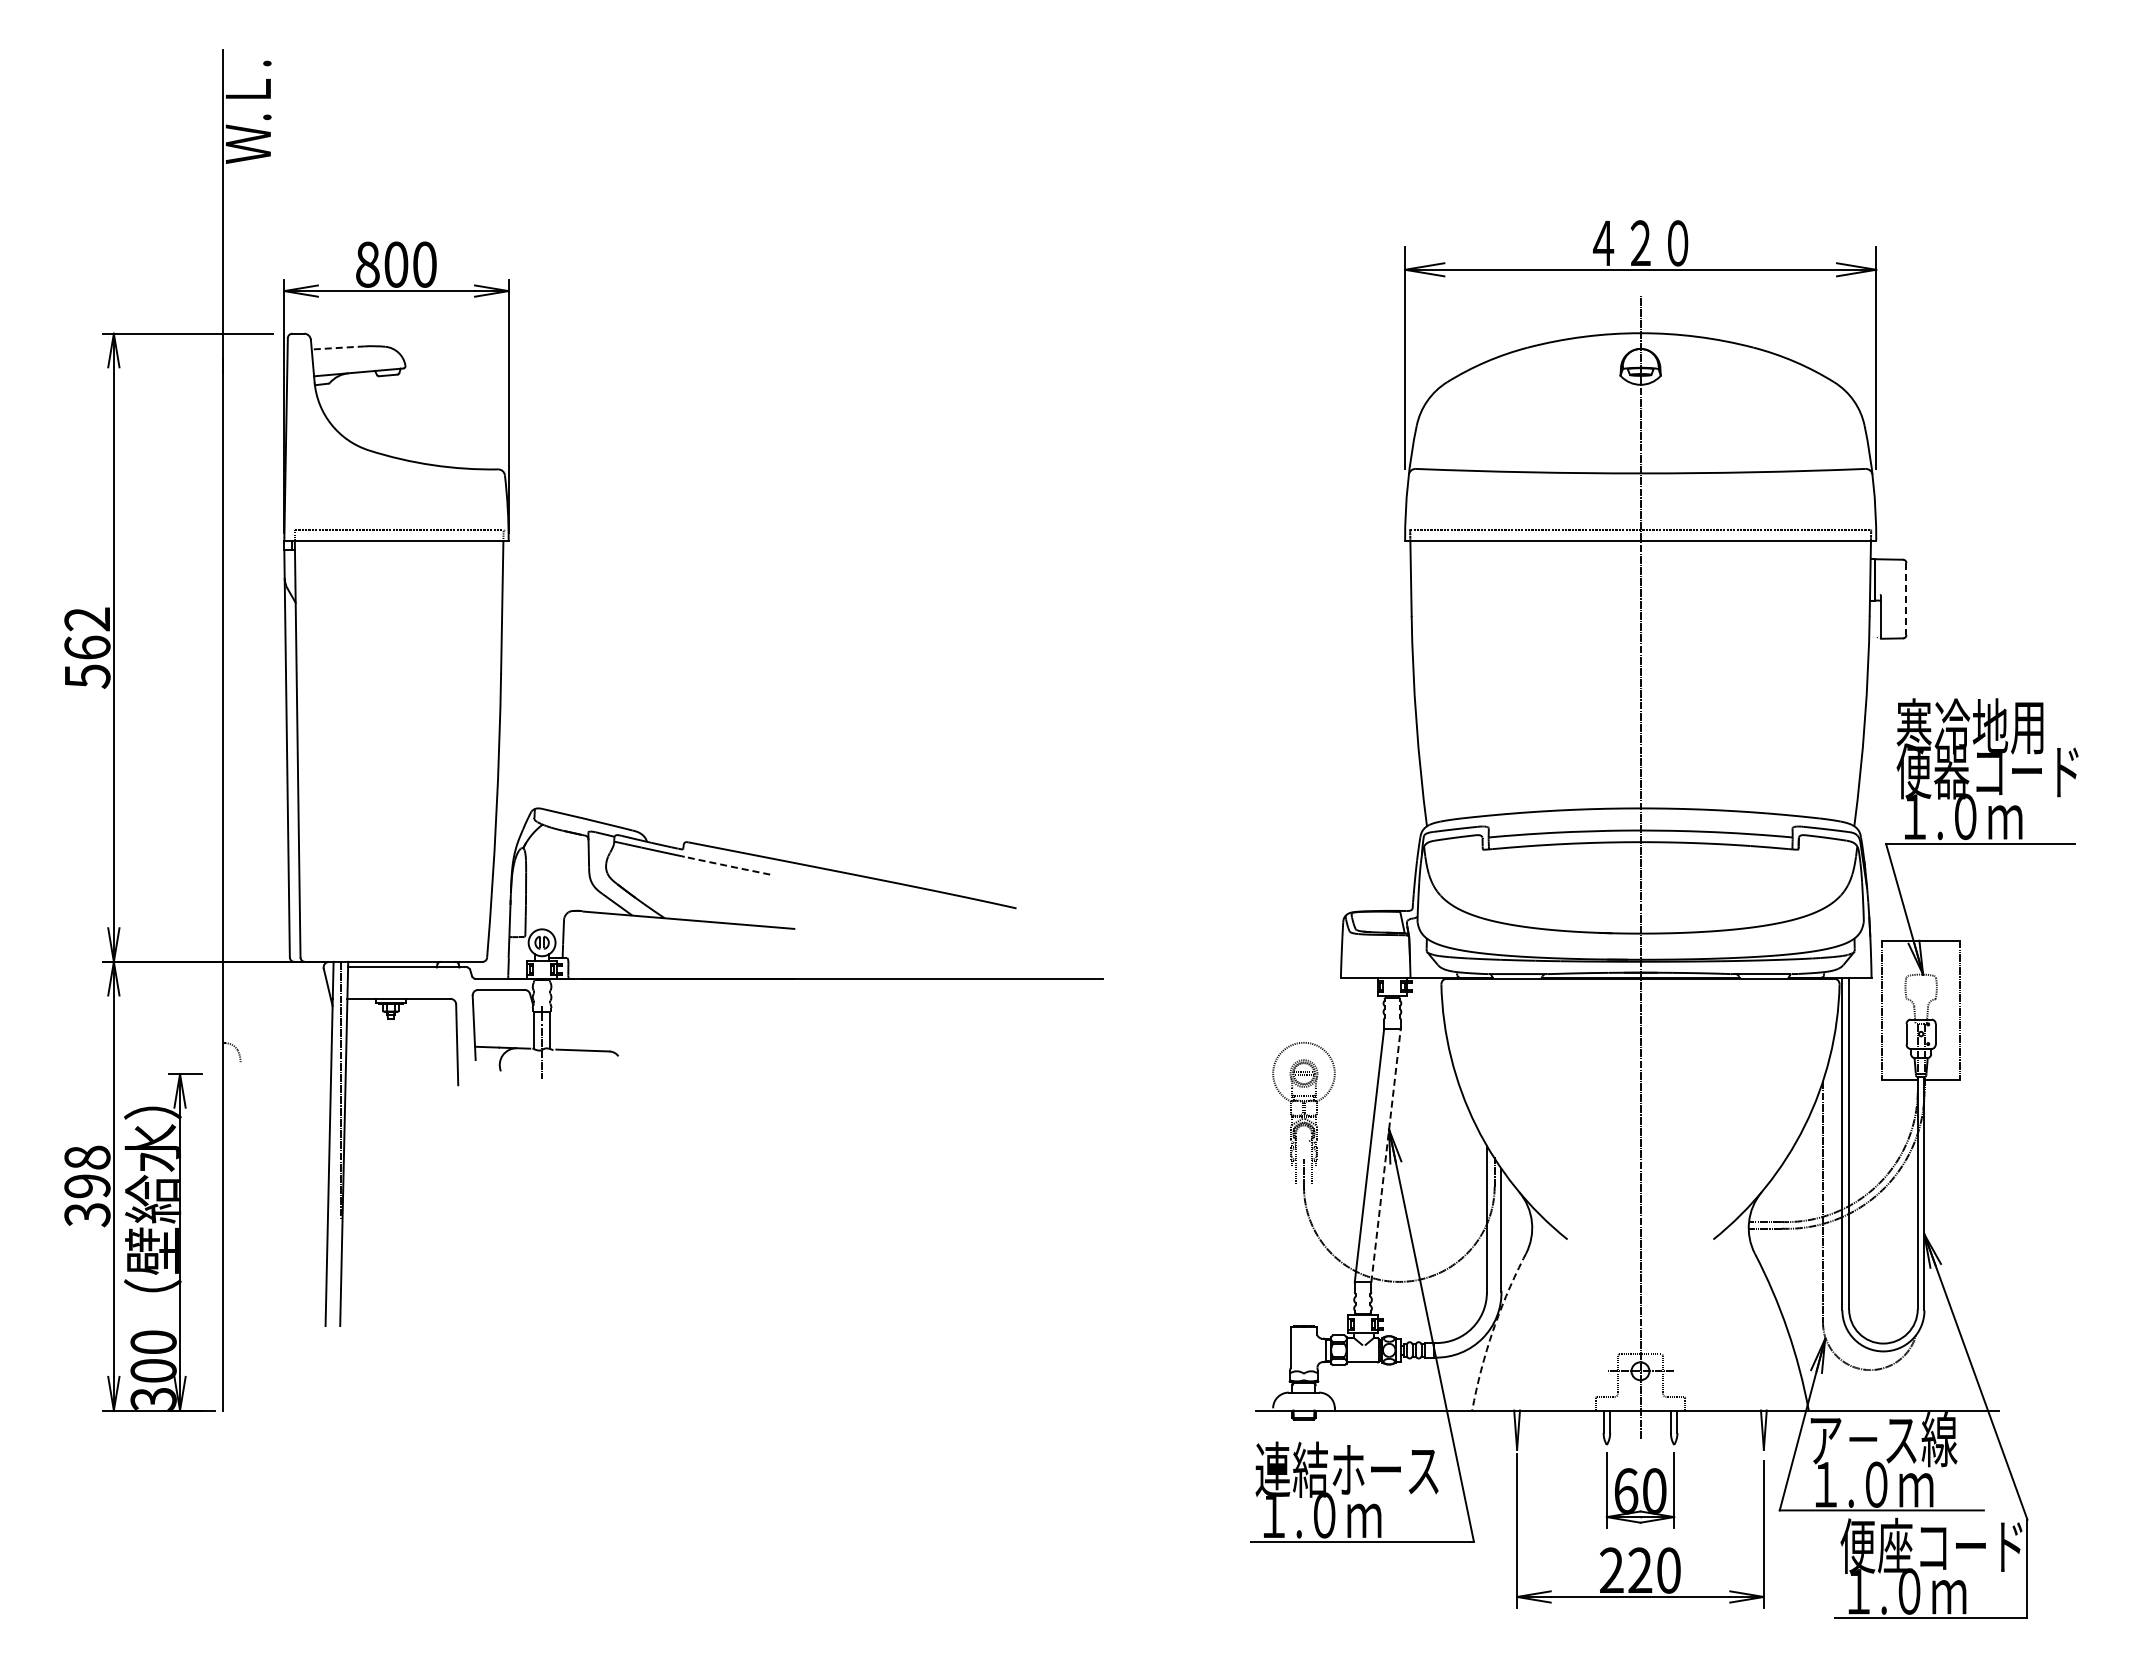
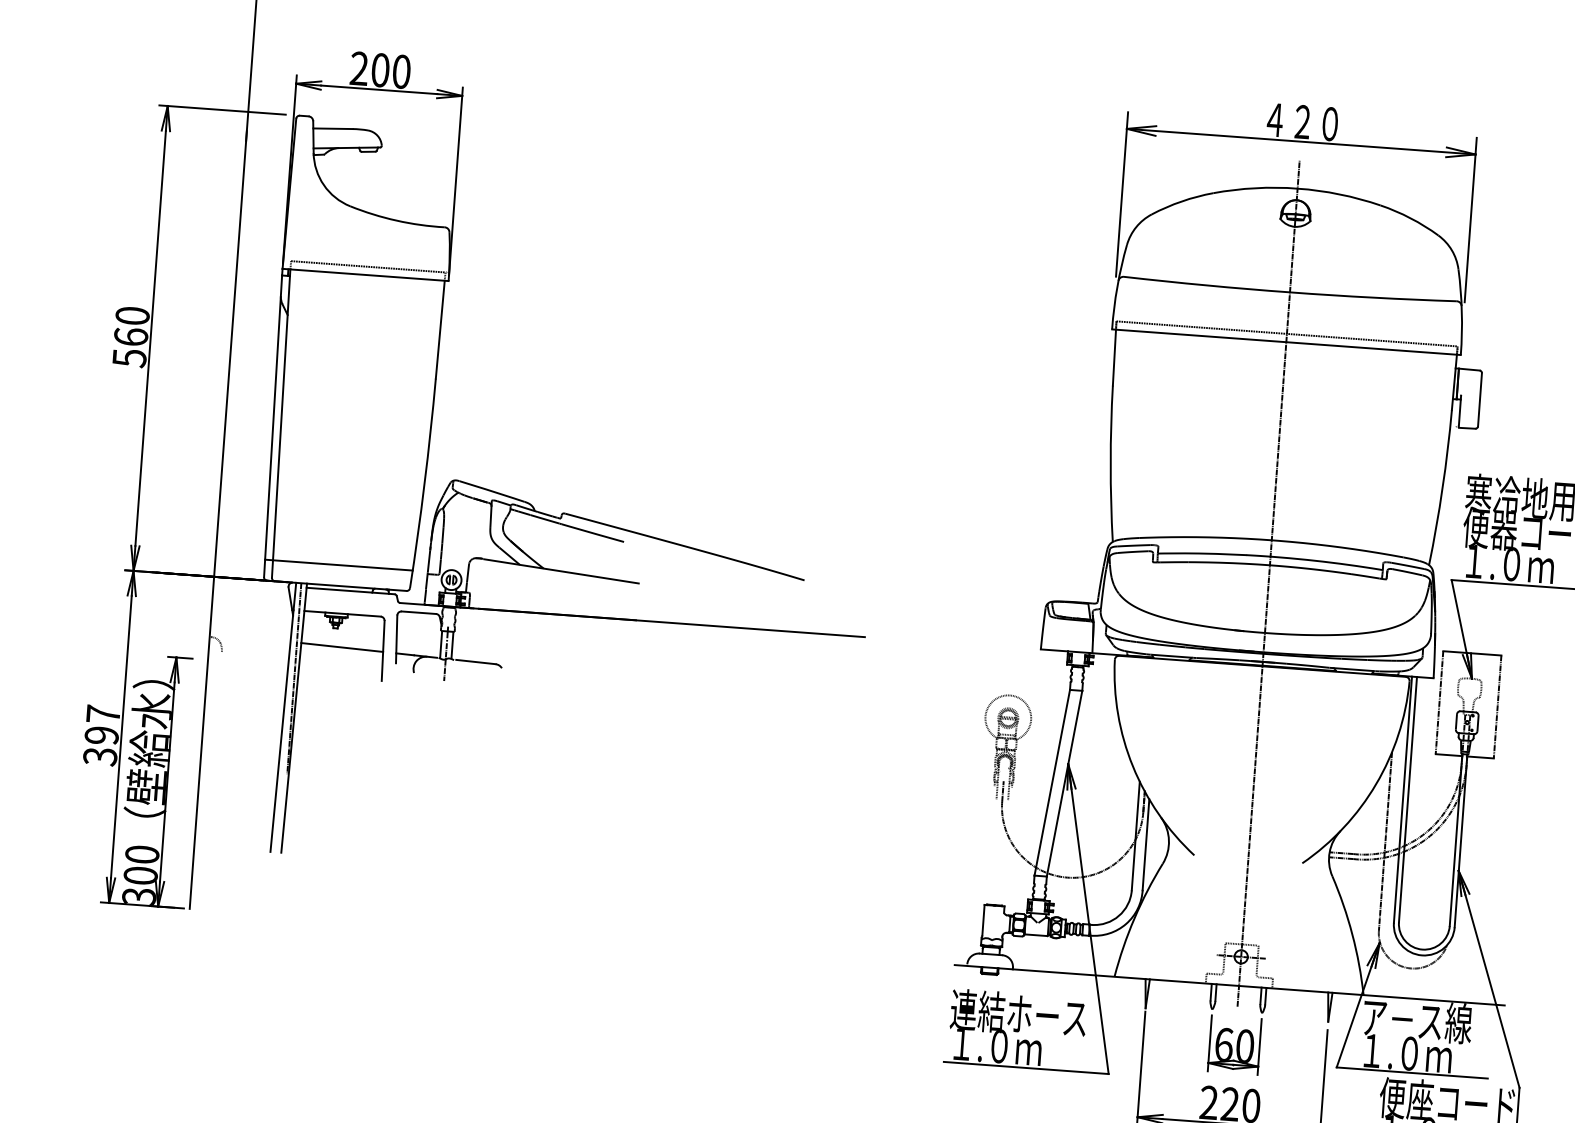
text: (367, 264) -> (359, 68), 800 -> 200
line: (338, 347) -> (333, 128), dashed -> solid
line: (1906, 599) -> (1480, 400), dashed -> solid
text: (87, 619) -> (132, 316), 562 -> 560
line: (726, 865) -> (592, 532), dashed -> solid
line: (388, 933) -> (338, 564), added
line: (401, 1044) -> (341, 647), added
line: (1386, 1155) -> (1064, 783), dashed -> solid
text: (87, 1157) -> (103, 714), 398 -> 397
arc: (1493, 1330) -> (1134, 918), dashed -> solid

